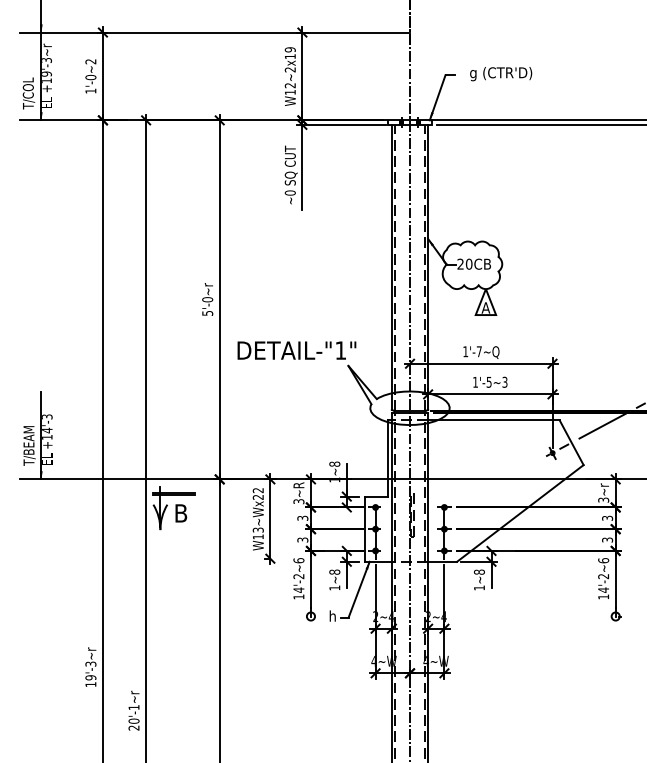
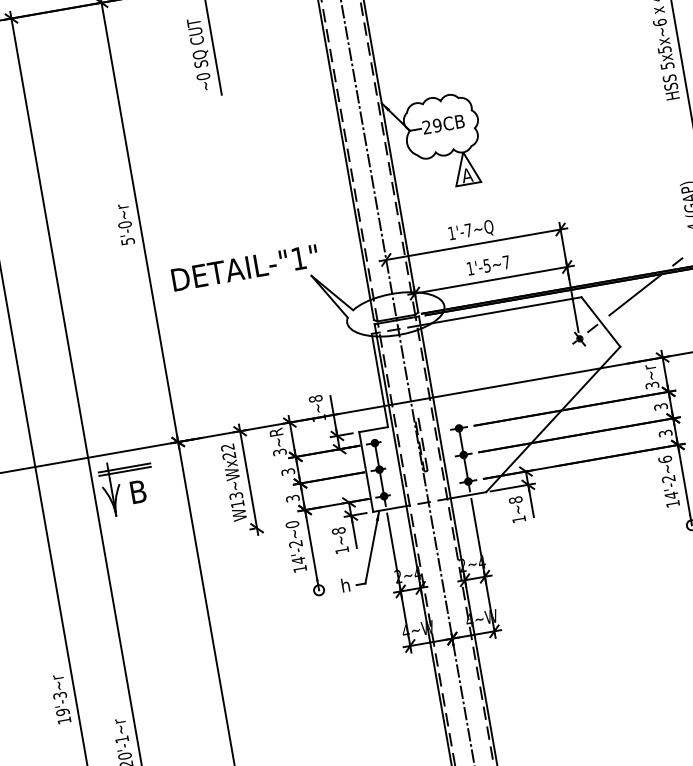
text: (468, 264) -> (436, 126), 20CB -> 29CB
text: (504, 381) -> (505, 261), 1'-5~3 -> 1'-5~7
text: (298, 560) -> (291, 524), 14'-2~6 -> 14'-2~0

